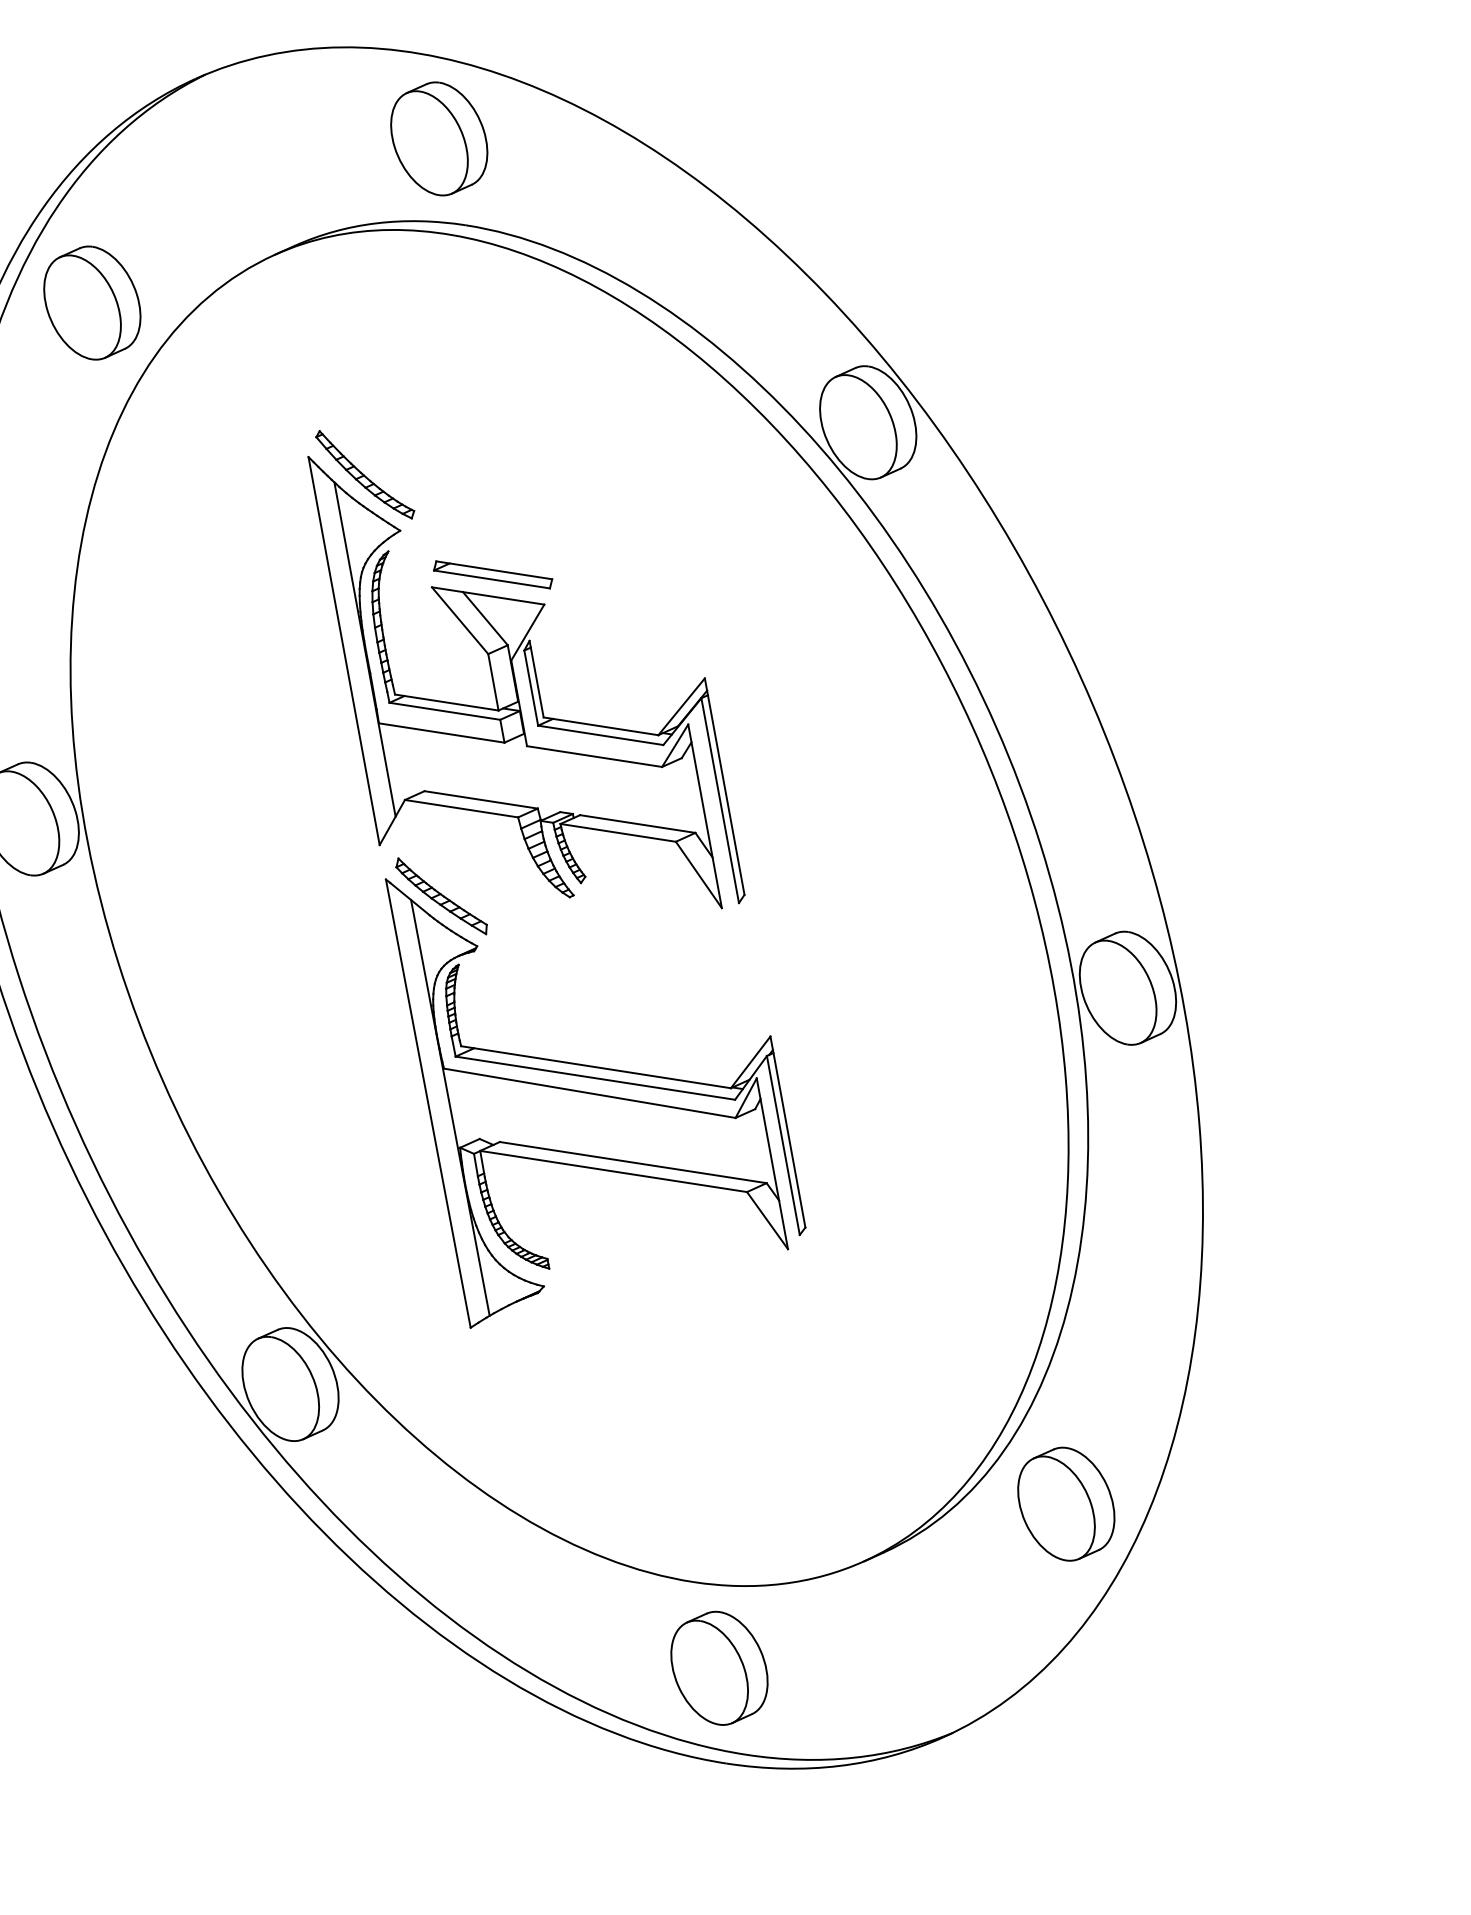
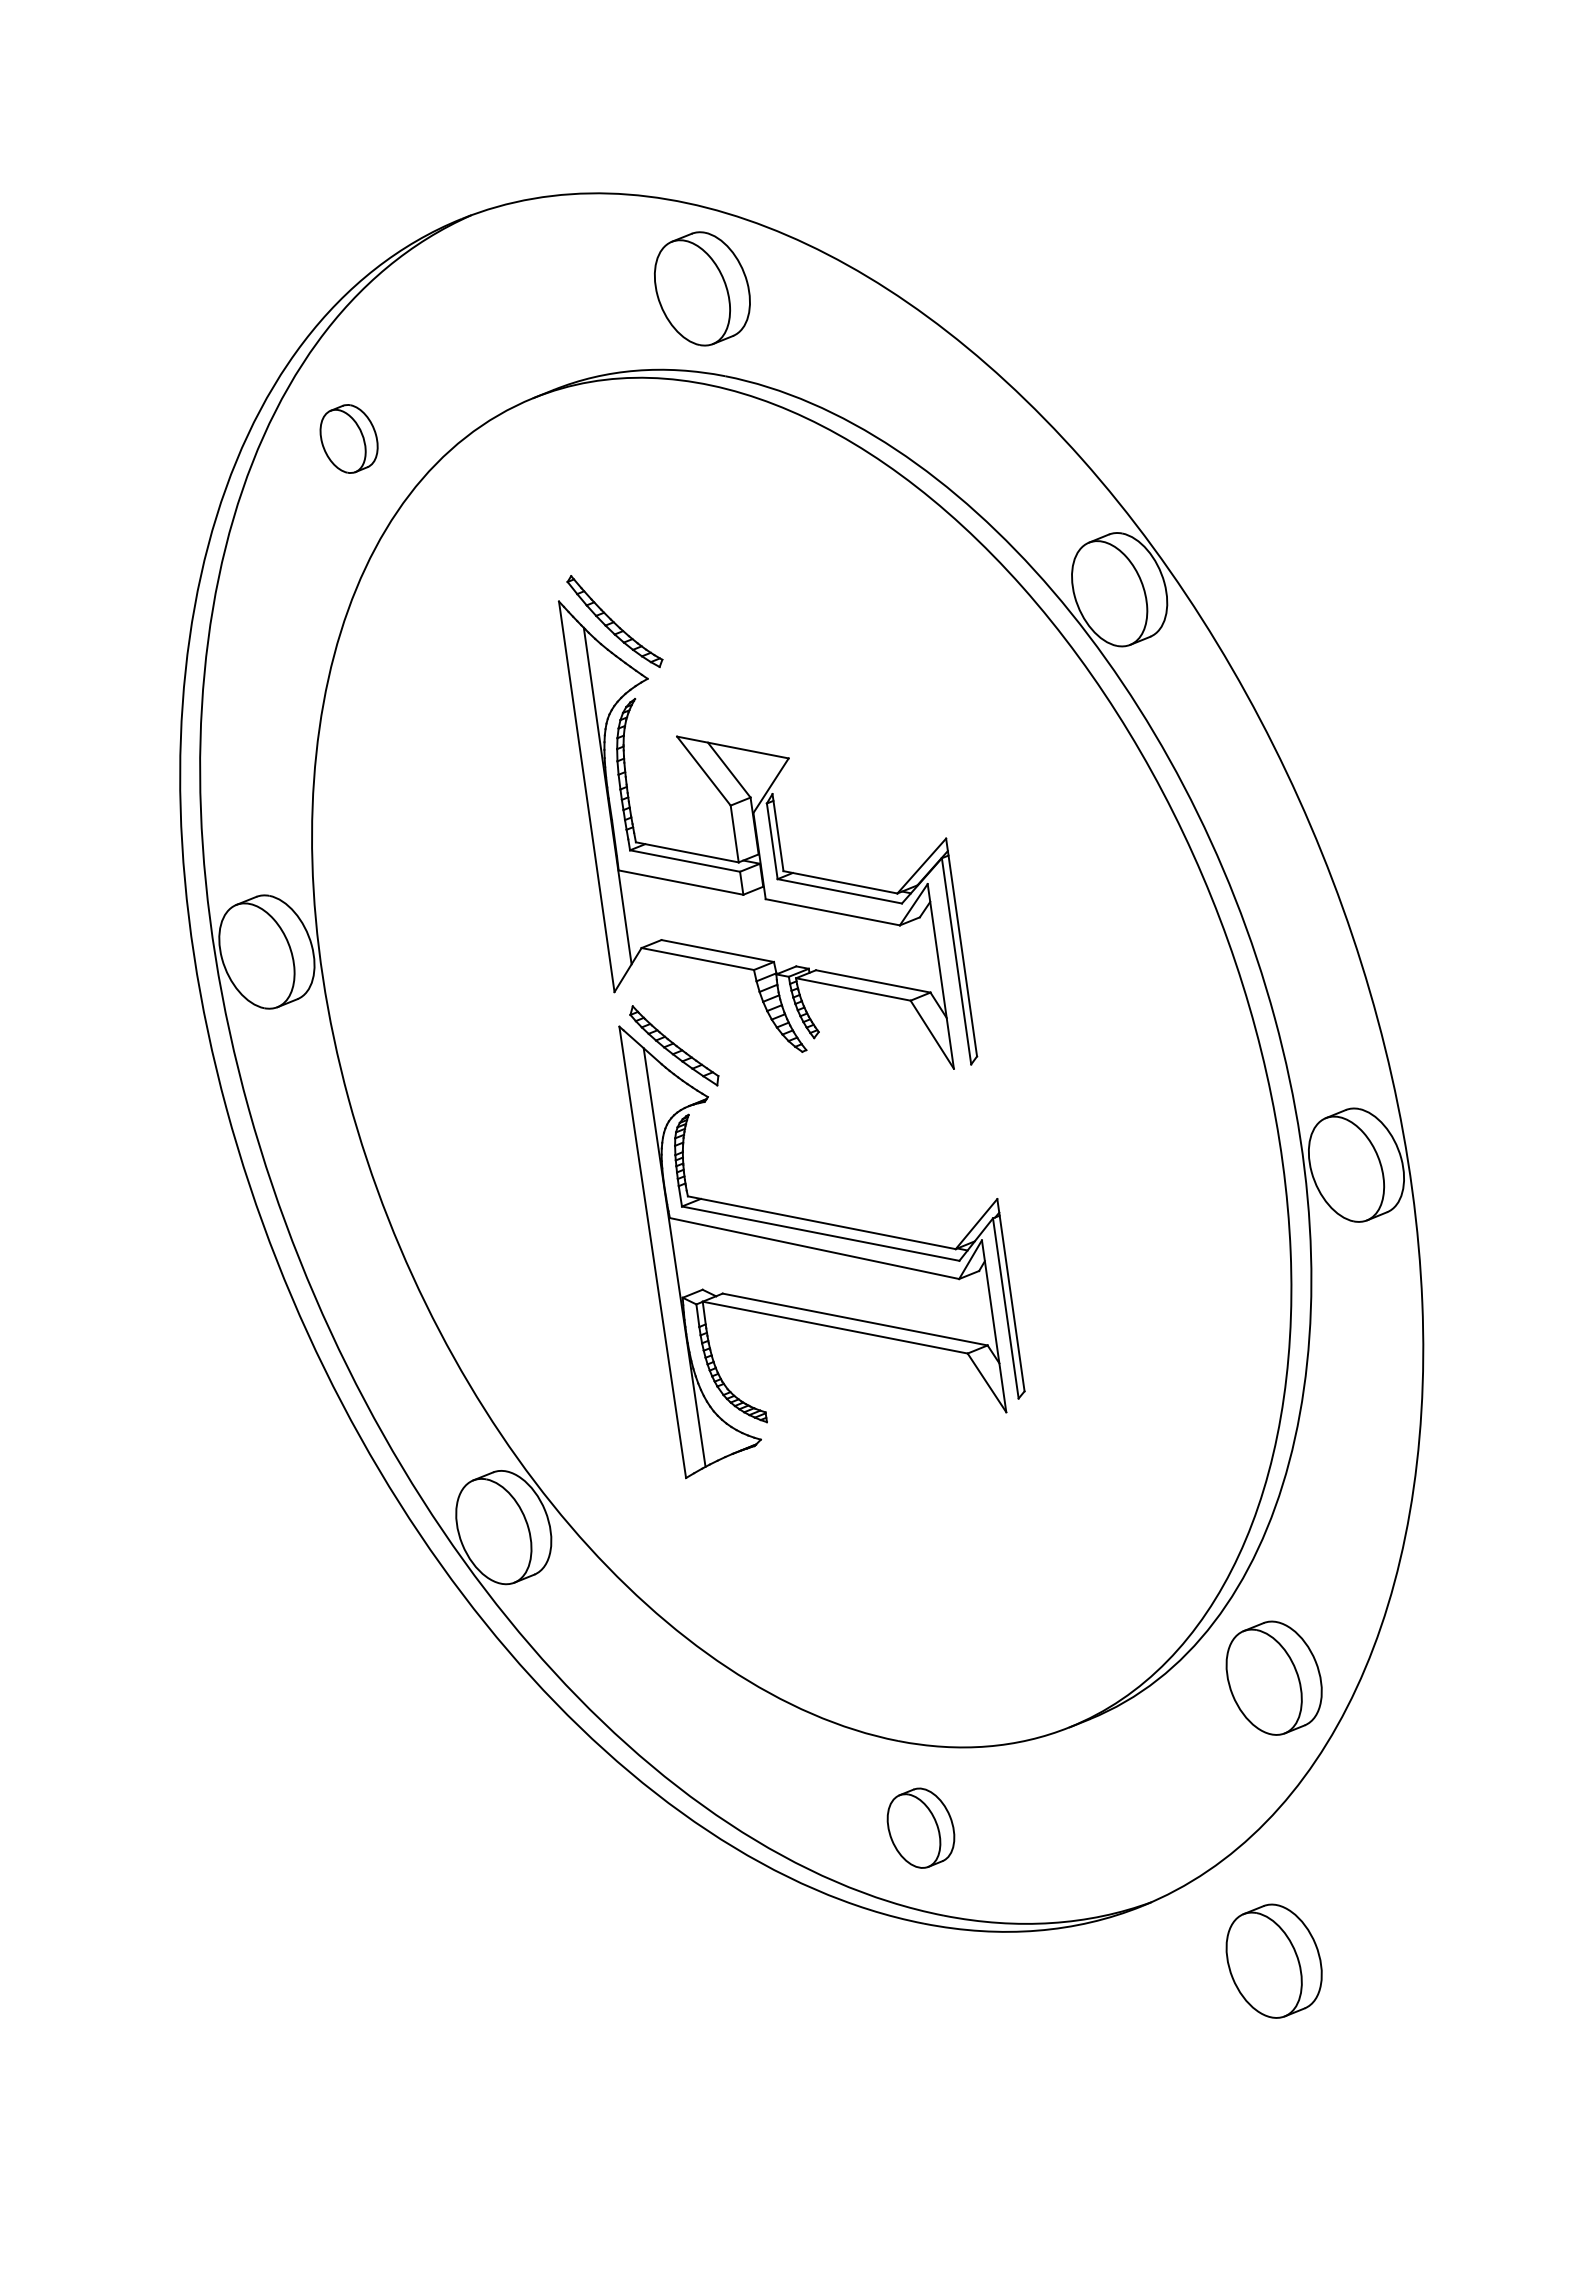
part: (91, 302) -> (348, 438), size x0.6
part: (492, 574) -> (738, 726), removed
part: (718, 1667) -> (920, 1827), size x0.7
part: (1076, 1786) -> (1273, 1960), added

